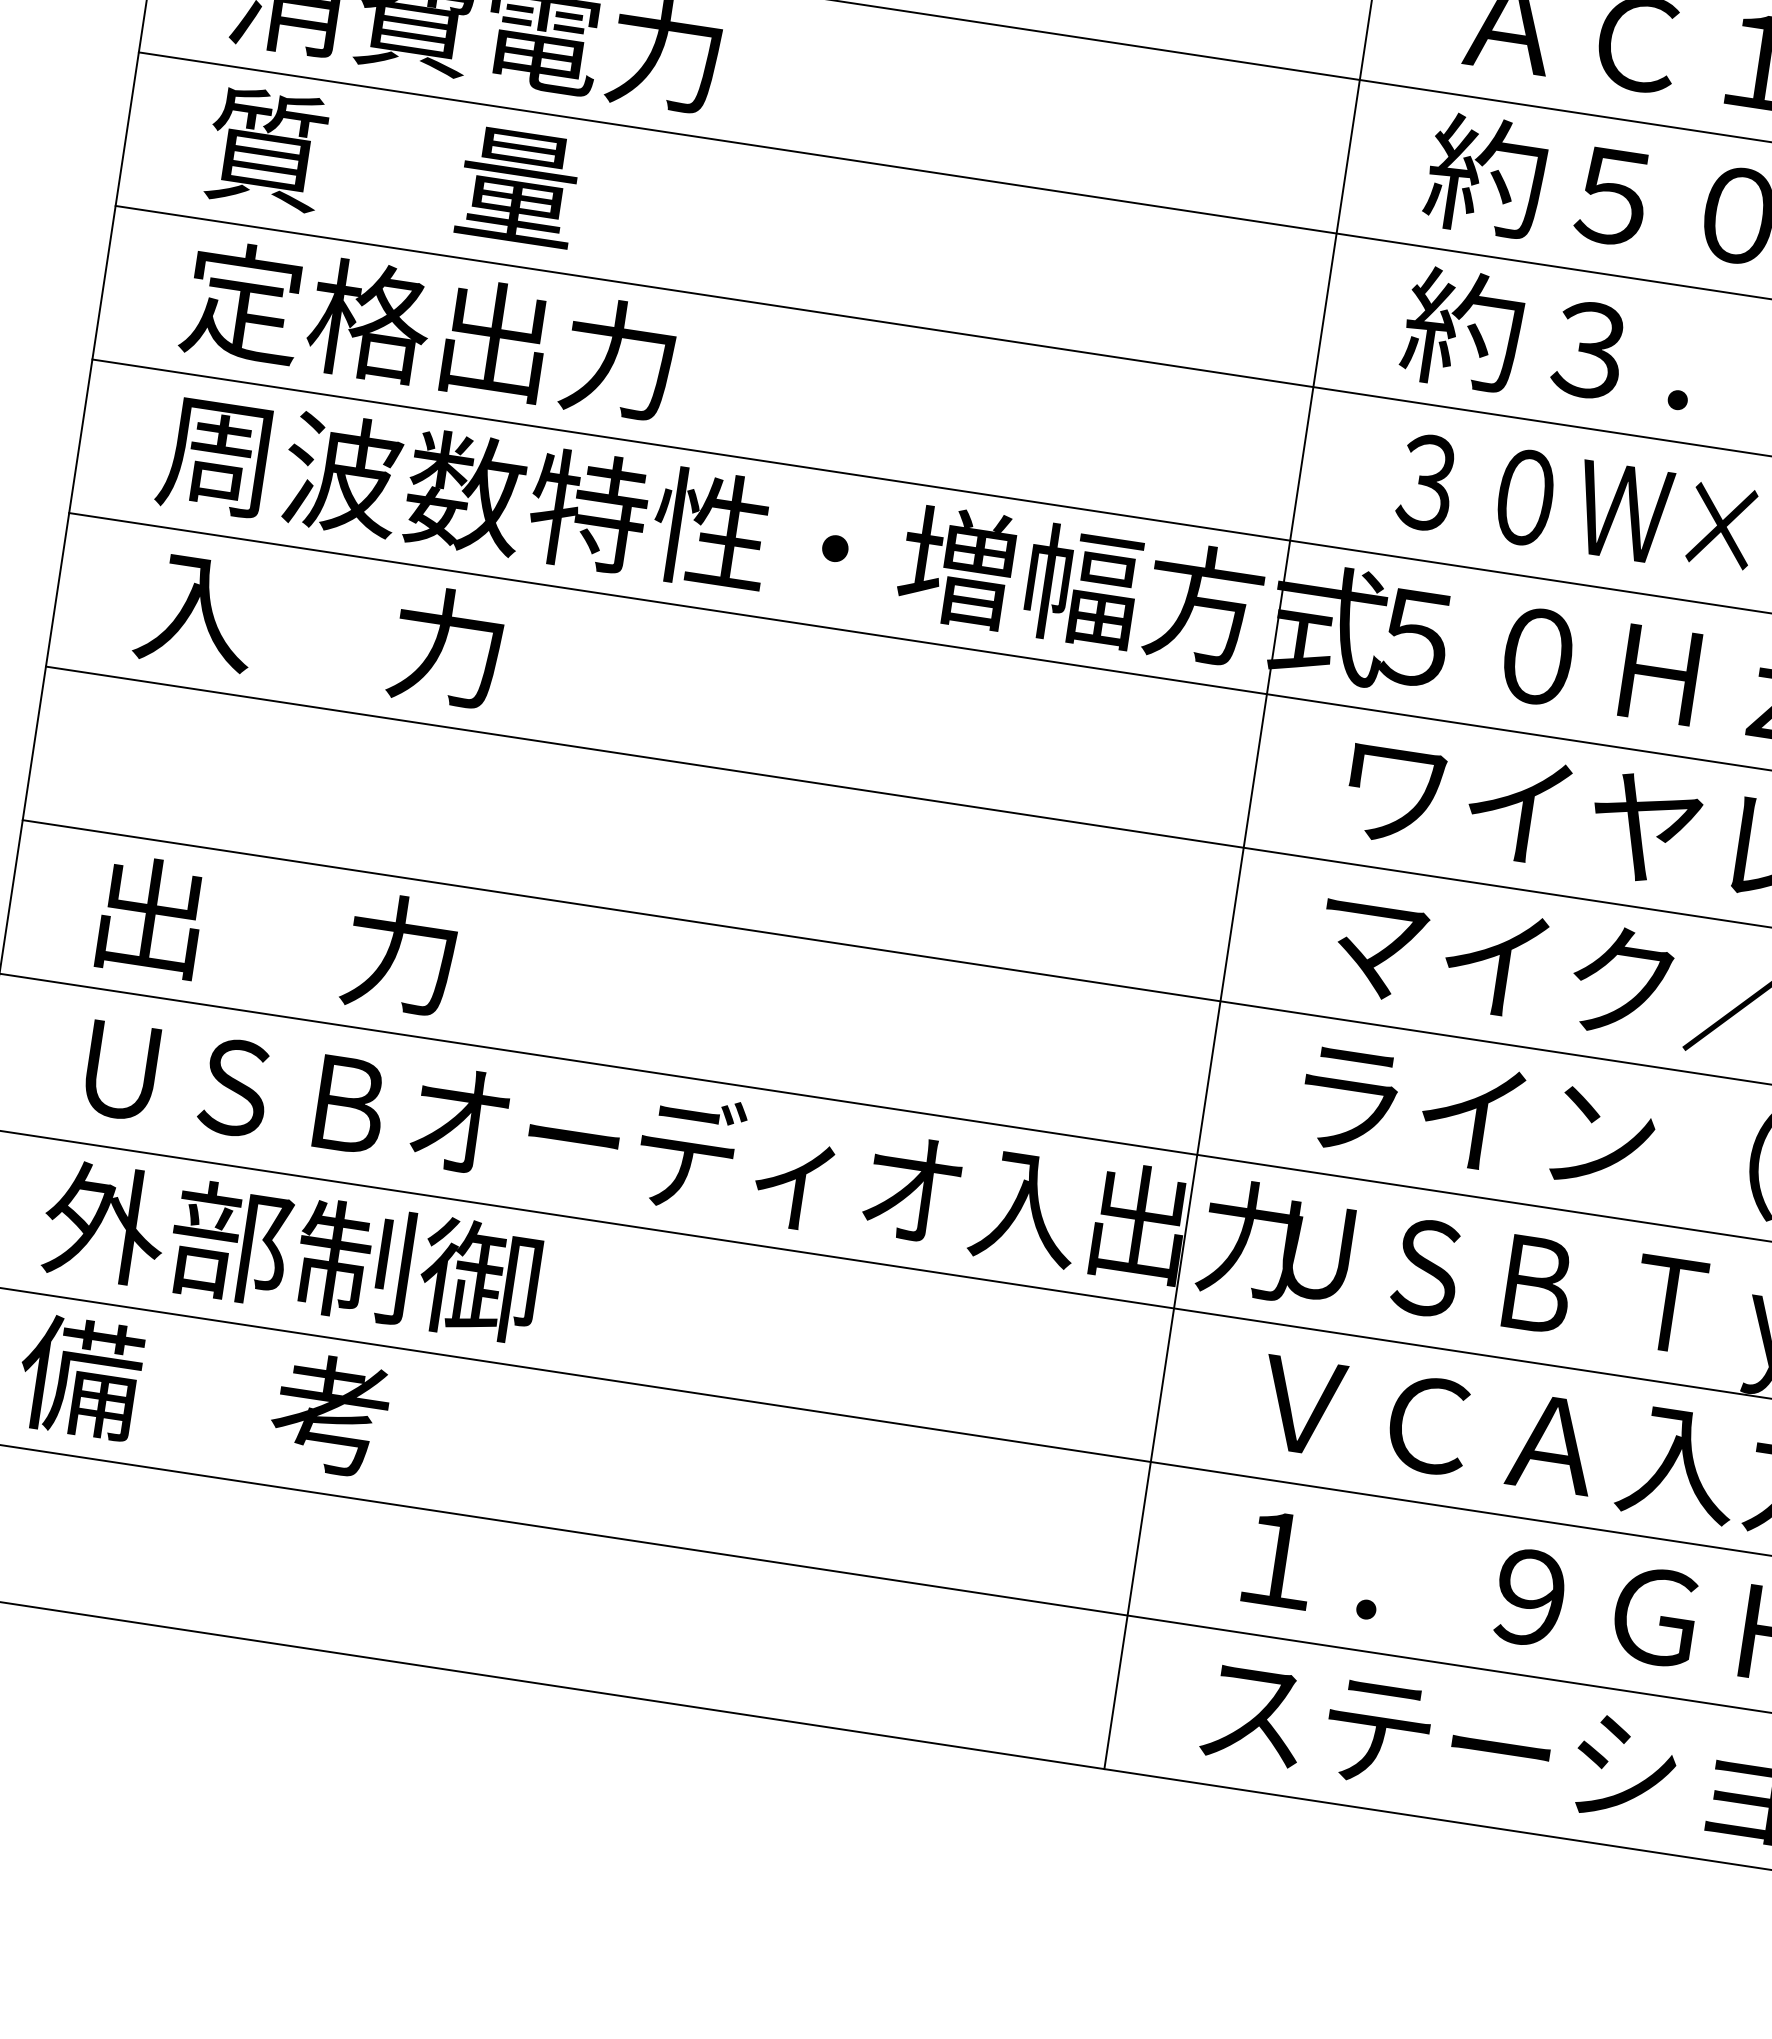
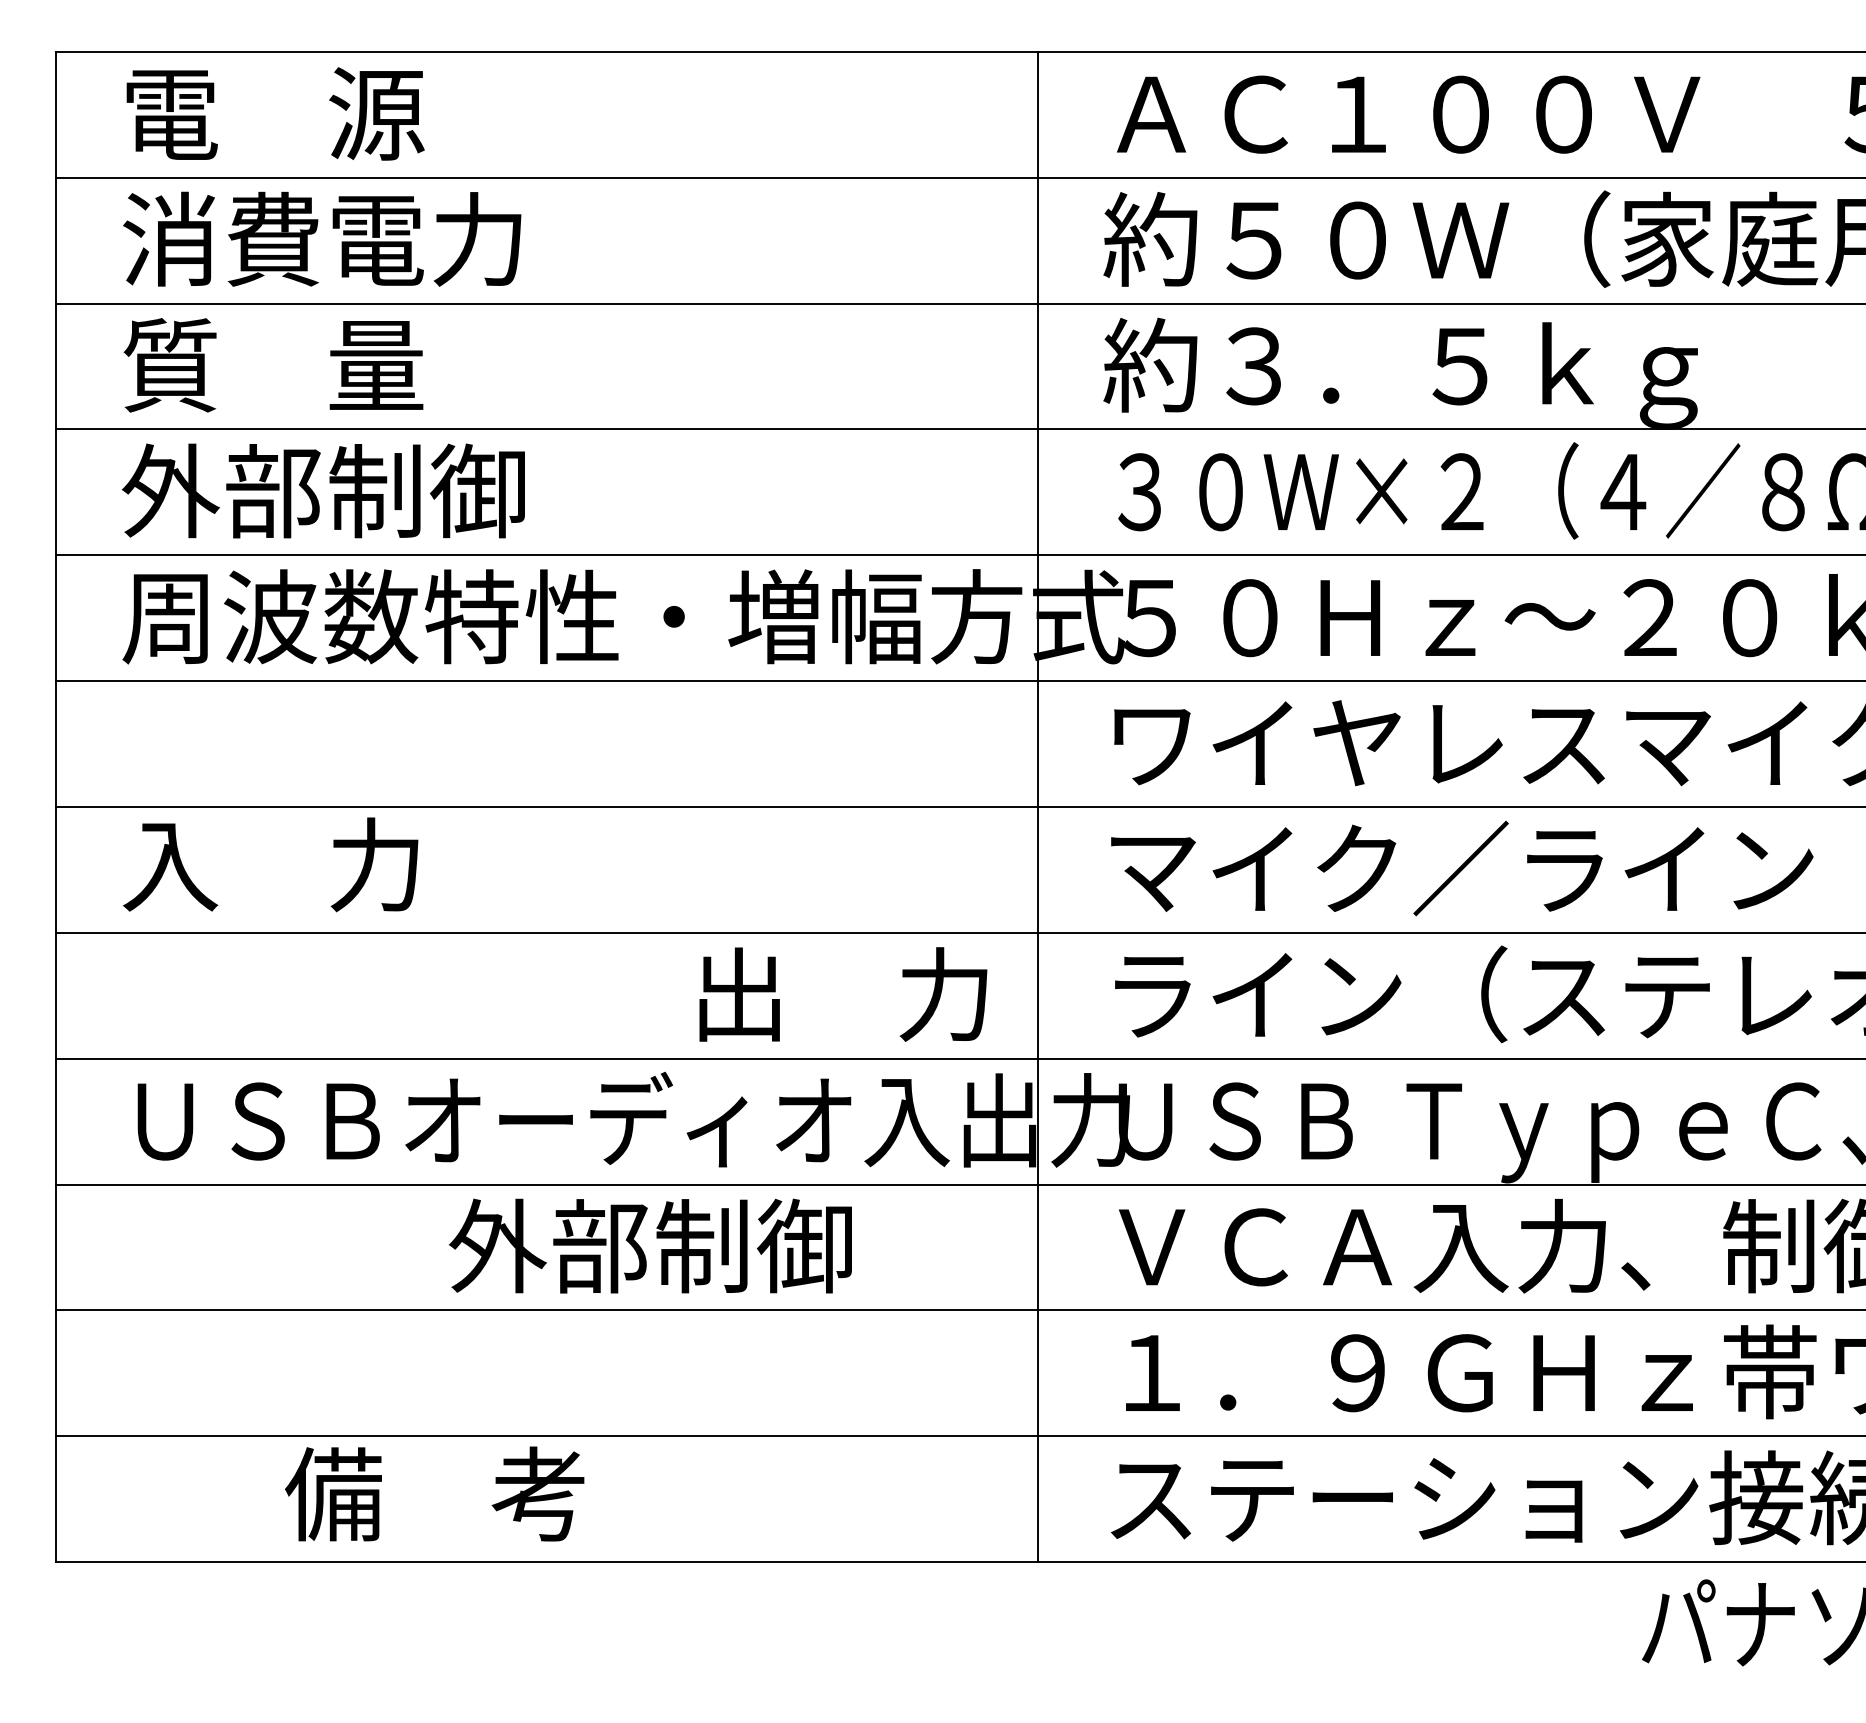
text: (429, 329) -> (322, 490), 定格出力 -> 外部制御
text: (319, 627) -> (270, 864), moved
text: (277, 935) -> (843, 994), moved
text: (291, 1251) -> (650, 1245), moved
text: (203, 1394) -> (434, 1493), moved

